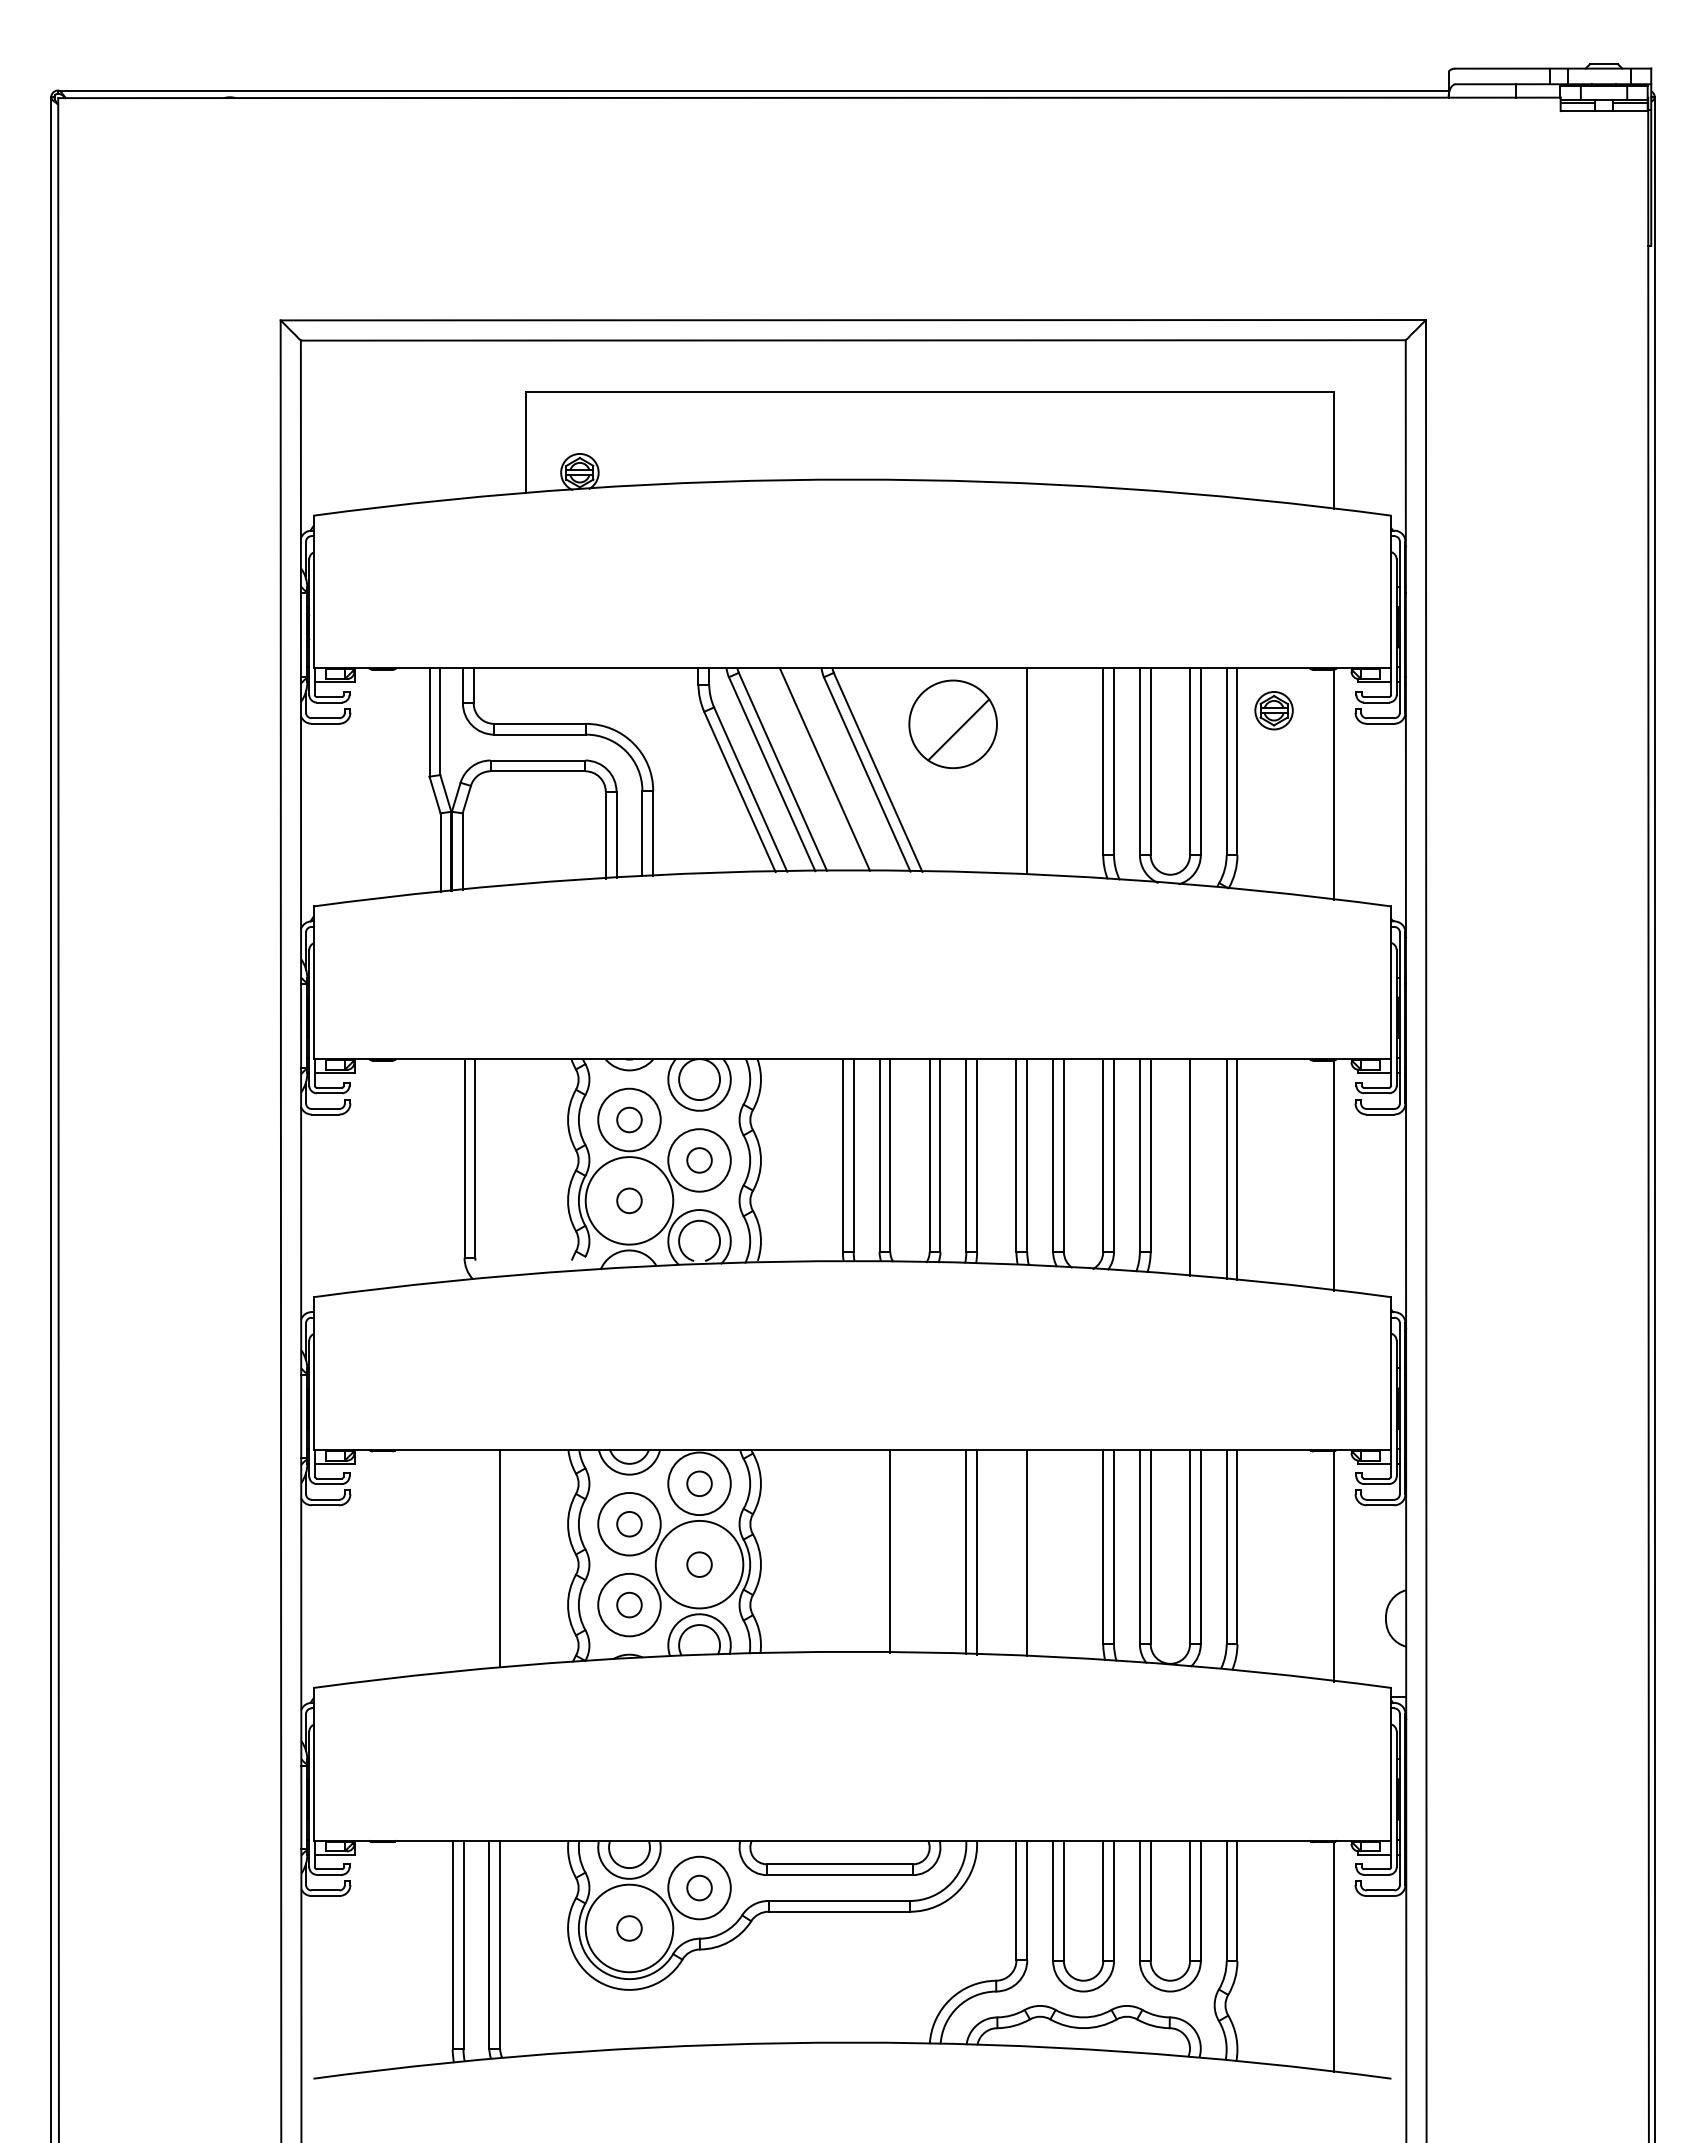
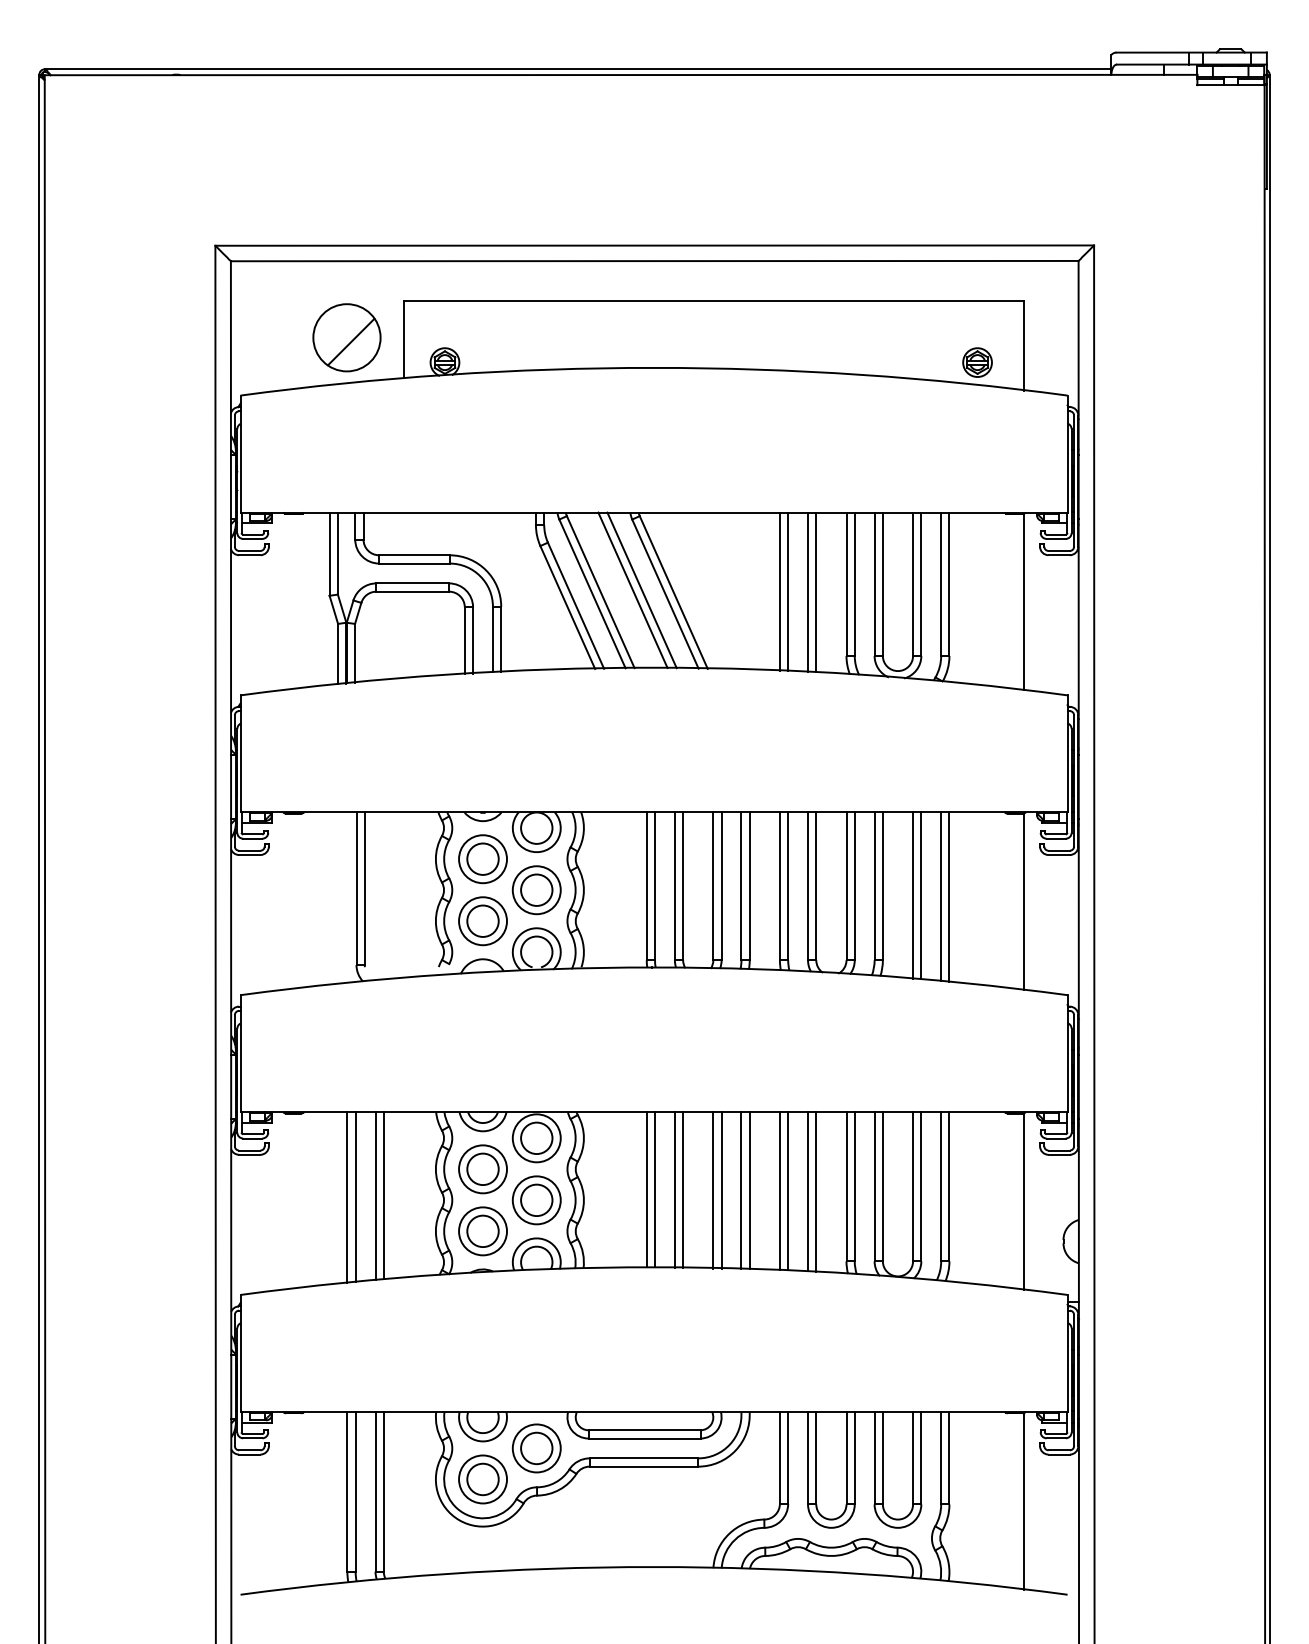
part: (1273, 710) -> (977, 362), moved
part: (952, 724) -> (346, 337), moved
line: (836, 769) -> (641, 590), added
line: (1016, 771) -> (779, 591), added
line: (1053, 771) -> (808, 591), added
line: (1063, 772) -> (815, 592), added
circle: (629, 1119) -> (483, 858), size x1.67
circle: (699, 1159) -> (536, 889), size x1.67
line: (1200, 1167) -> (921, 895), added
circle: (629, 1200) -> (483, 920), size x0.71
circle: (629, 1200) -> (483, 920), size x1.67
circle: (699, 1483) -> (536, 1138), size x1.67
circle: (629, 1523) -> (483, 1168), size x1.67
line: (842, 1550) -> (646, 1189), added
line: (853, 1550) -> (654, 1189), added
line: (879, 1550) -> (674, 1189), added
line: (929, 1551) -> (713, 1190), added
line: (940, 1551) -> (721, 1190), added
line: (1016, 1552) -> (779, 1191), added
line: (1053, 1553) -> (808, 1191), added
line: (1063, 1553) -> (815, 1191), added
line: (489, 1558) -> (375, 1195), added
line: (452, 1560) -> (347, 1197), added
line: (463, 1560) -> (355, 1197), added
circle: (699, 1564) -> (536, 1200), size x0.71
circle: (699, 1564) -> (536, 1200), size x1.67
circle: (629, 1604) -> (483, 1230), size x1.67
circle: (699, 1887) -> (536, 1448), size x1.67
circle: (629, 1927) -> (483, 1478), size x1.67
circle: (629, 1928) -> (483, 1479), size x0.71

